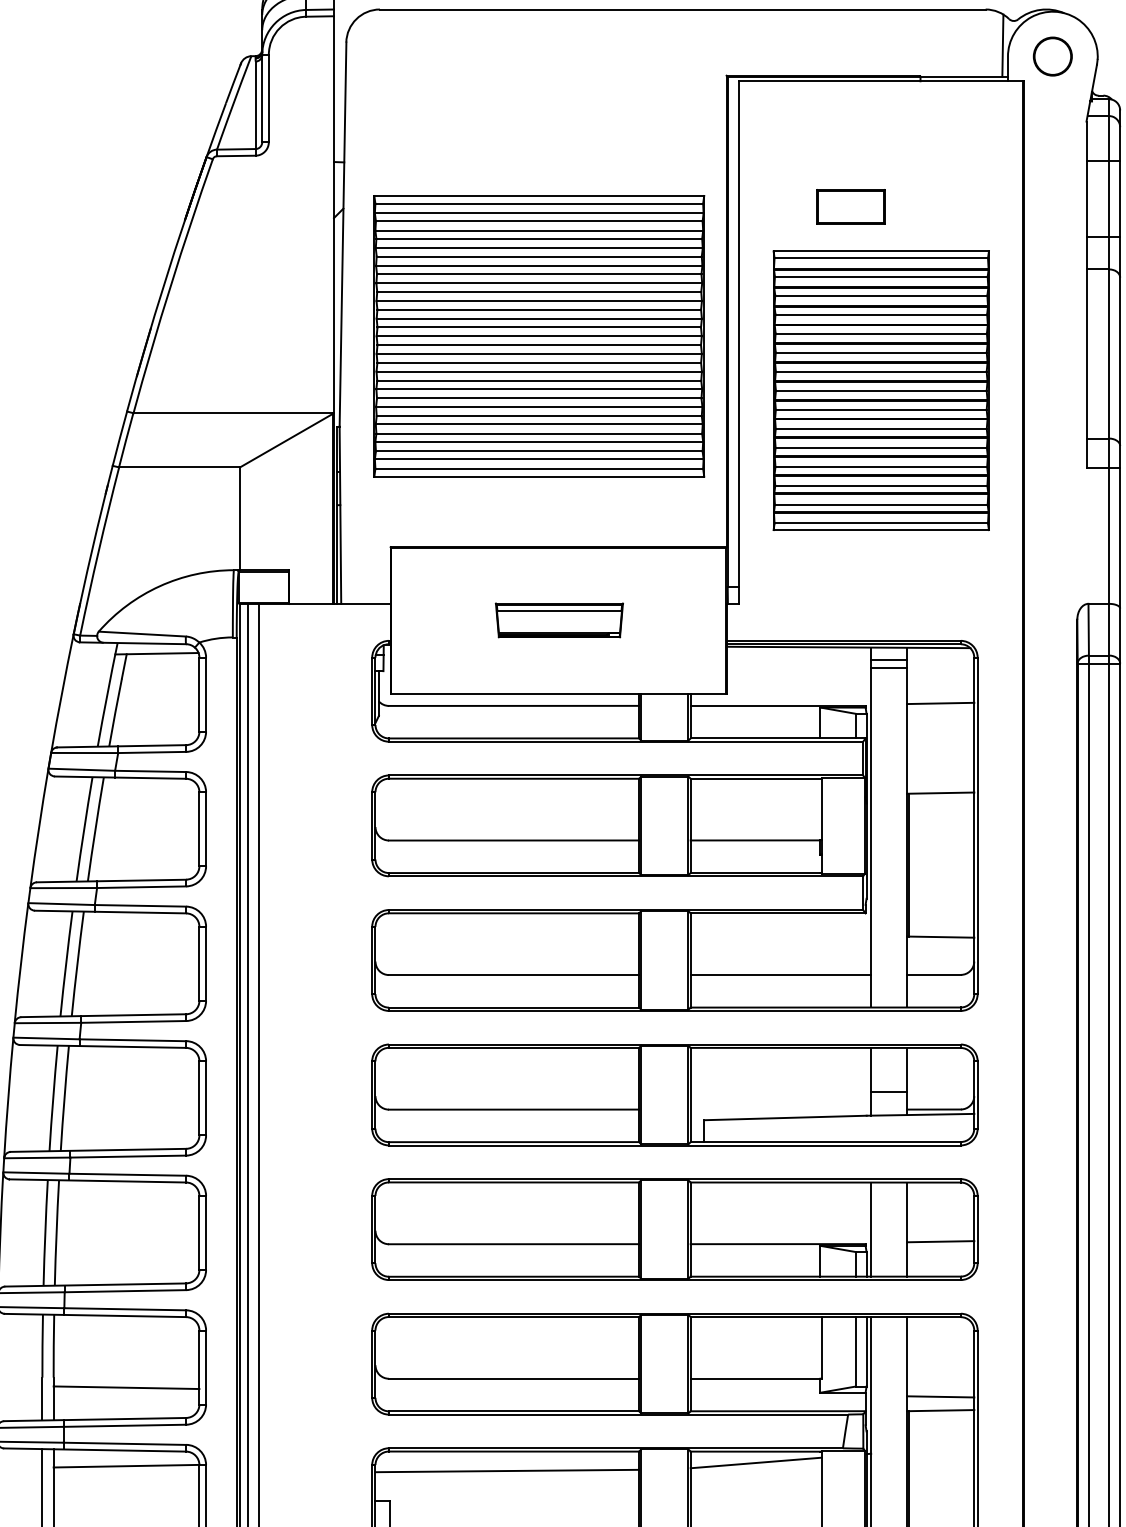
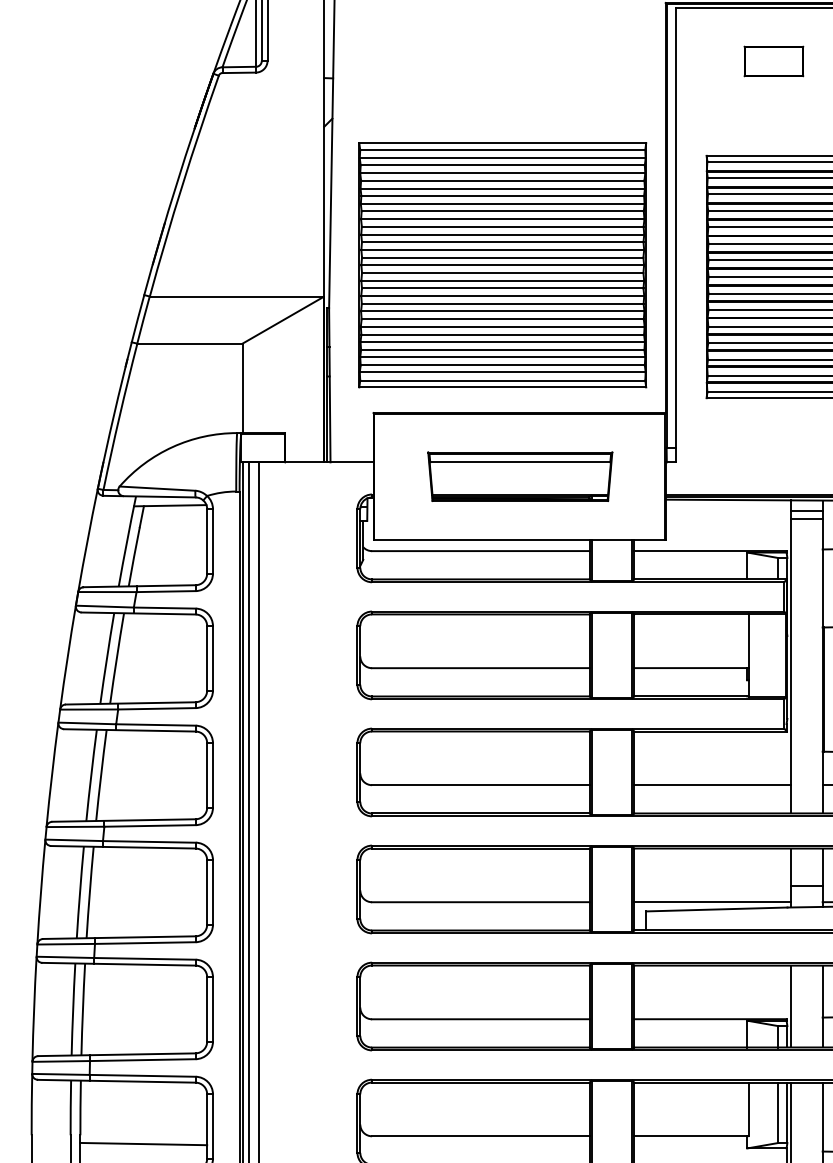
part: (850, 206) -> (773, 61), moved
part: (539, 336) -> (502, 265), moved
part: (559, 620) -> (520, 476), size x1.67
line: (780, 1109) -> (712, 902), added

